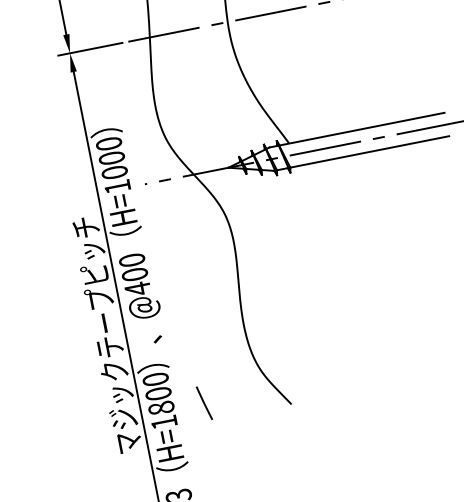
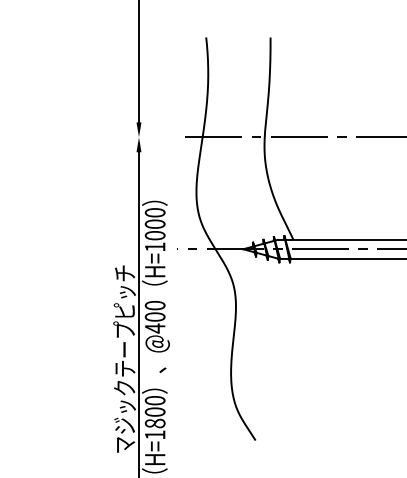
line: (89, 49) -> (154, 137), removed
line: (203, 403) -> (188, 426), removed

